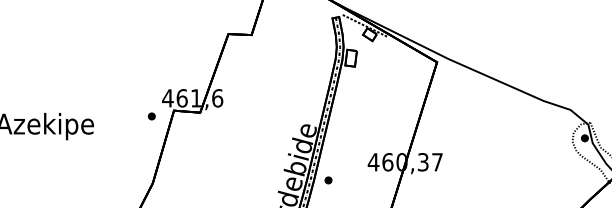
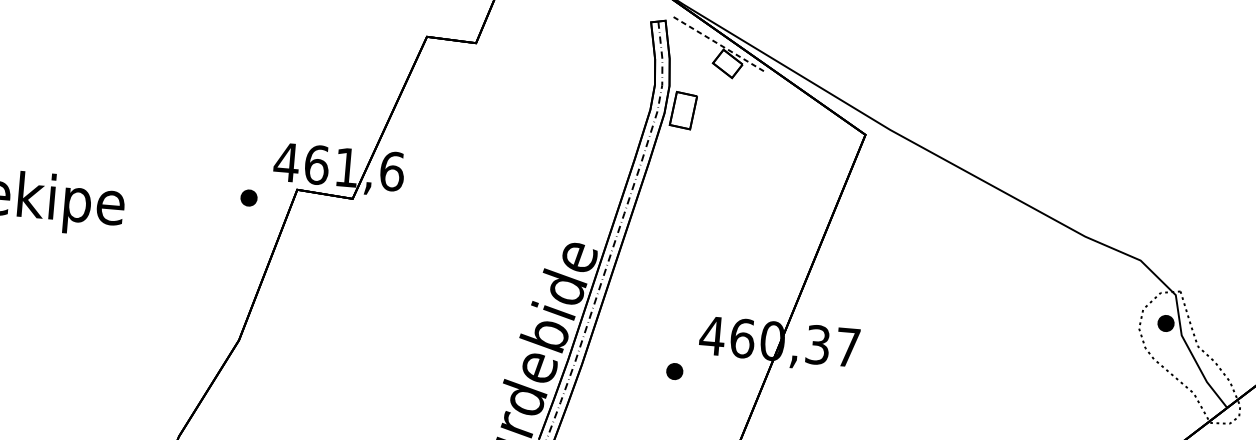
part: (328, 180) -> (674, 371), moved

